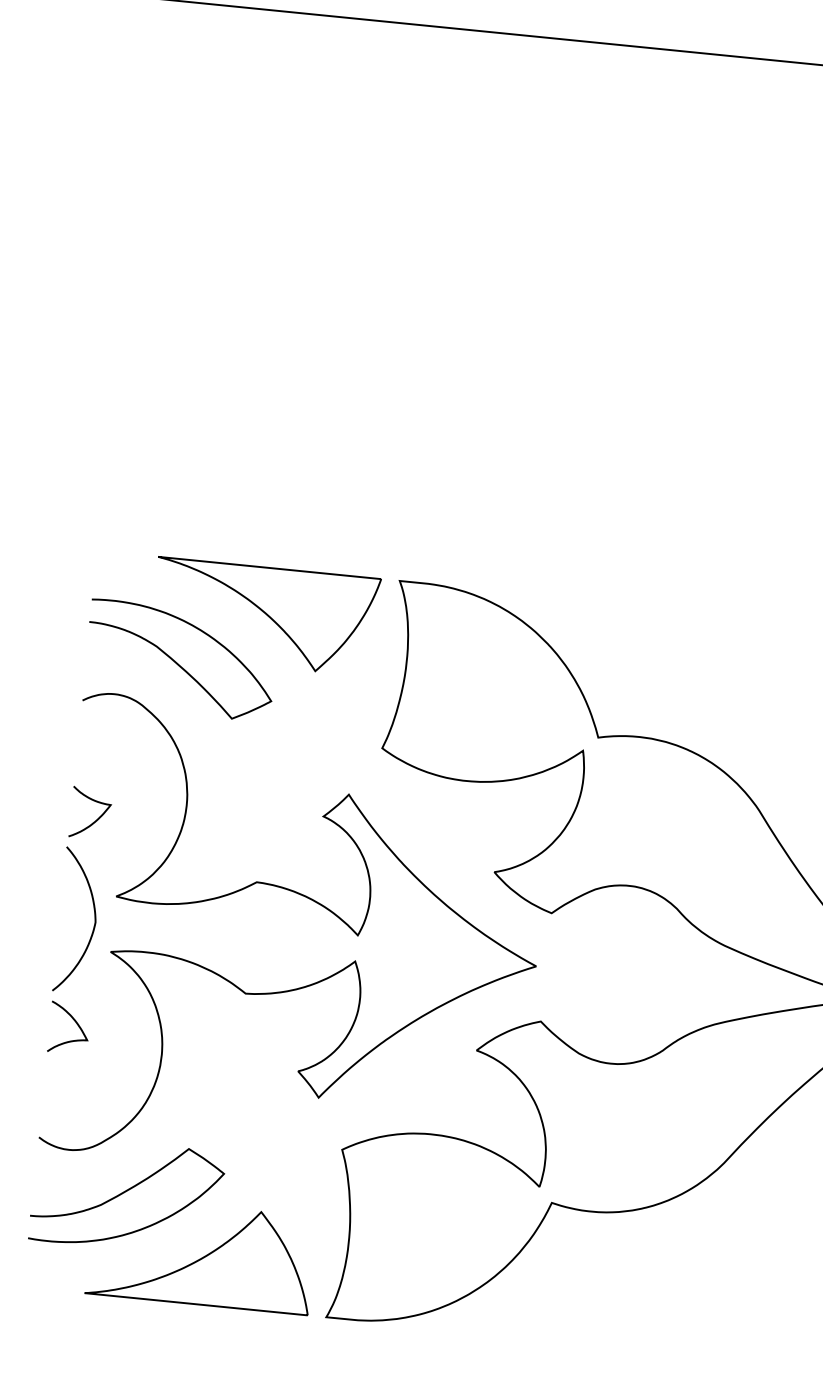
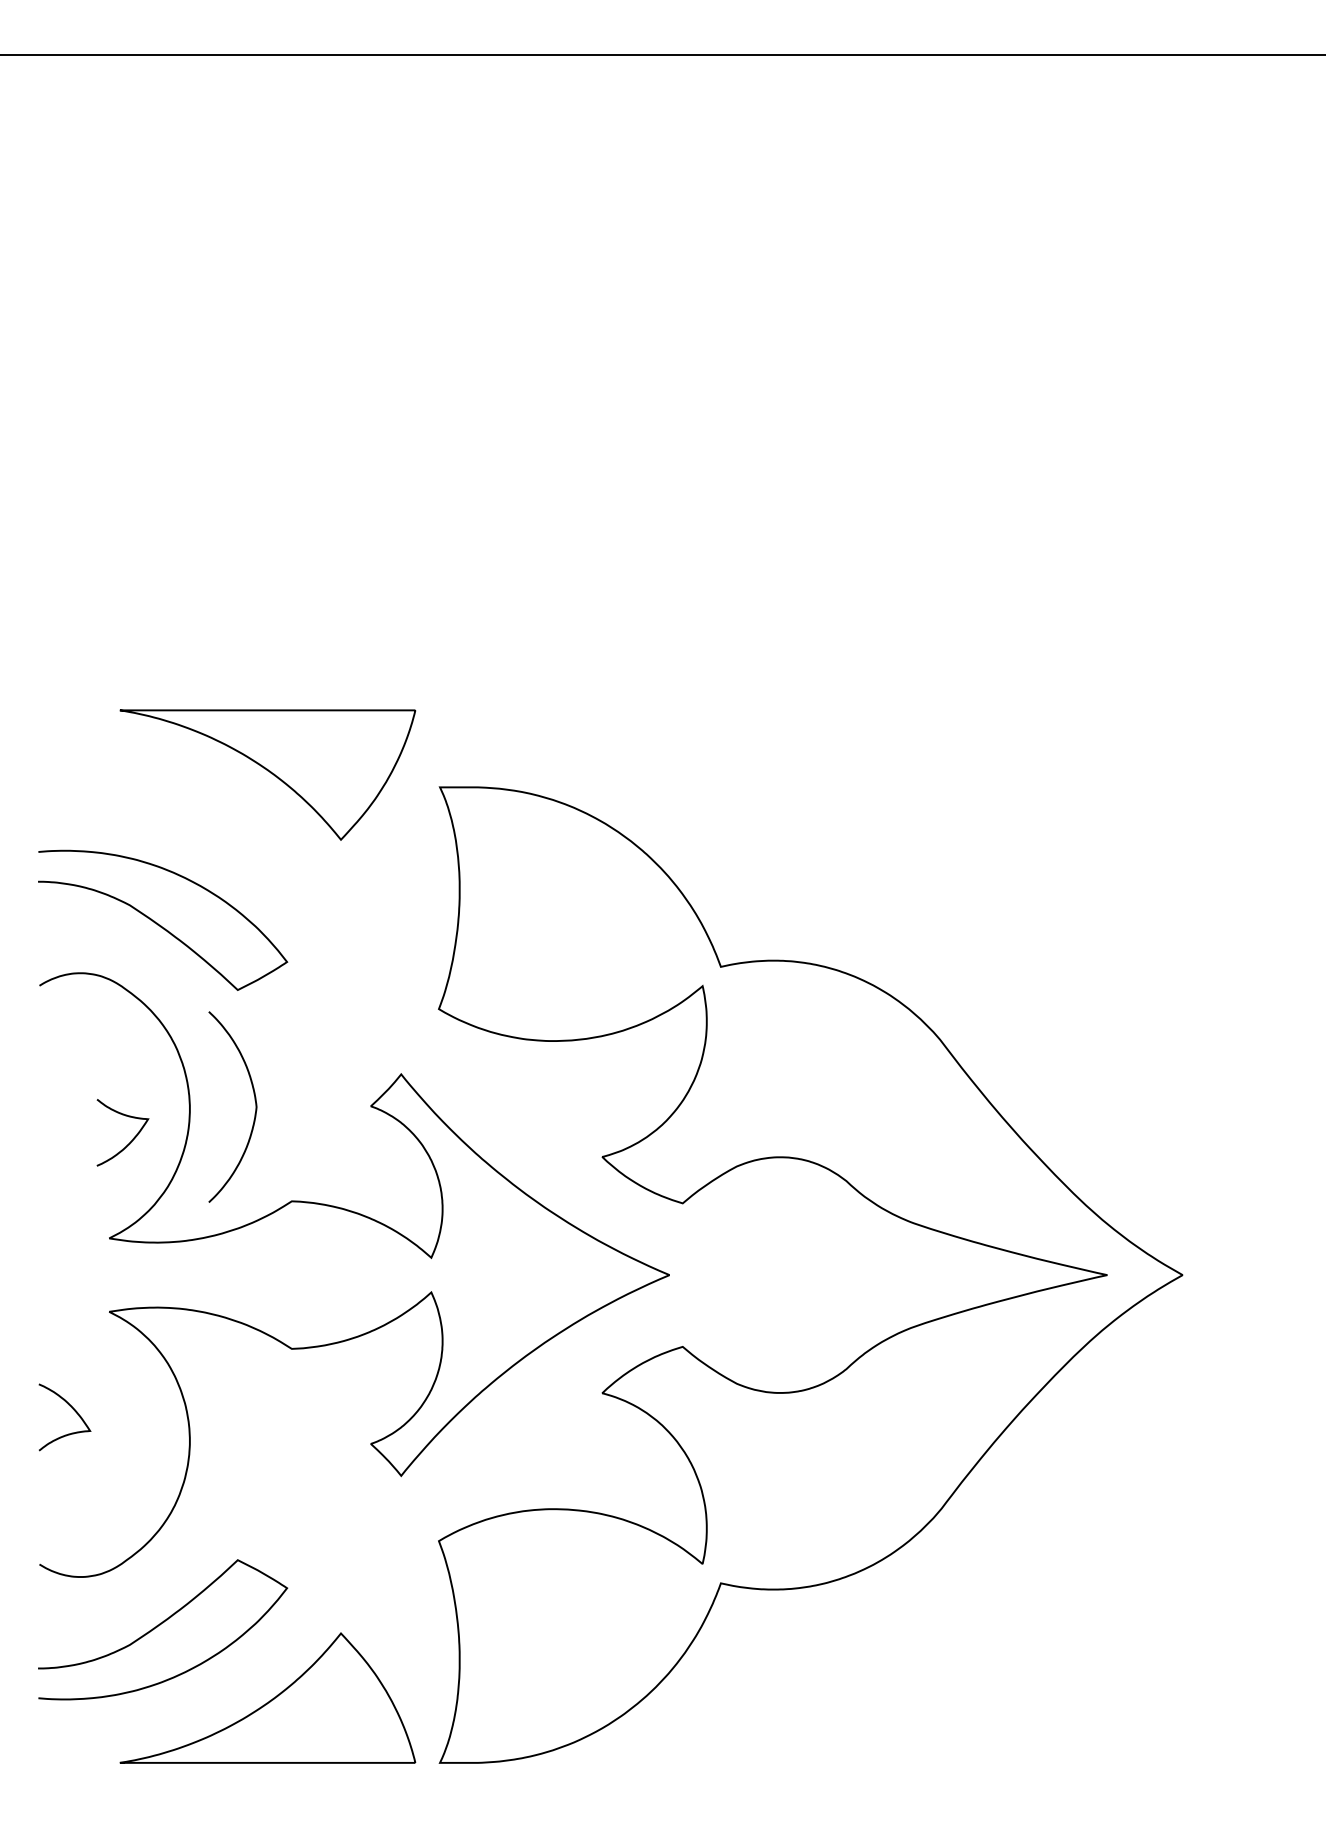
part: (264, 616) -> (267, 774), moved
curve: (97, 818) -> (132, 1138), moved
curve: (94, 917) -> (254, 1100), moved

